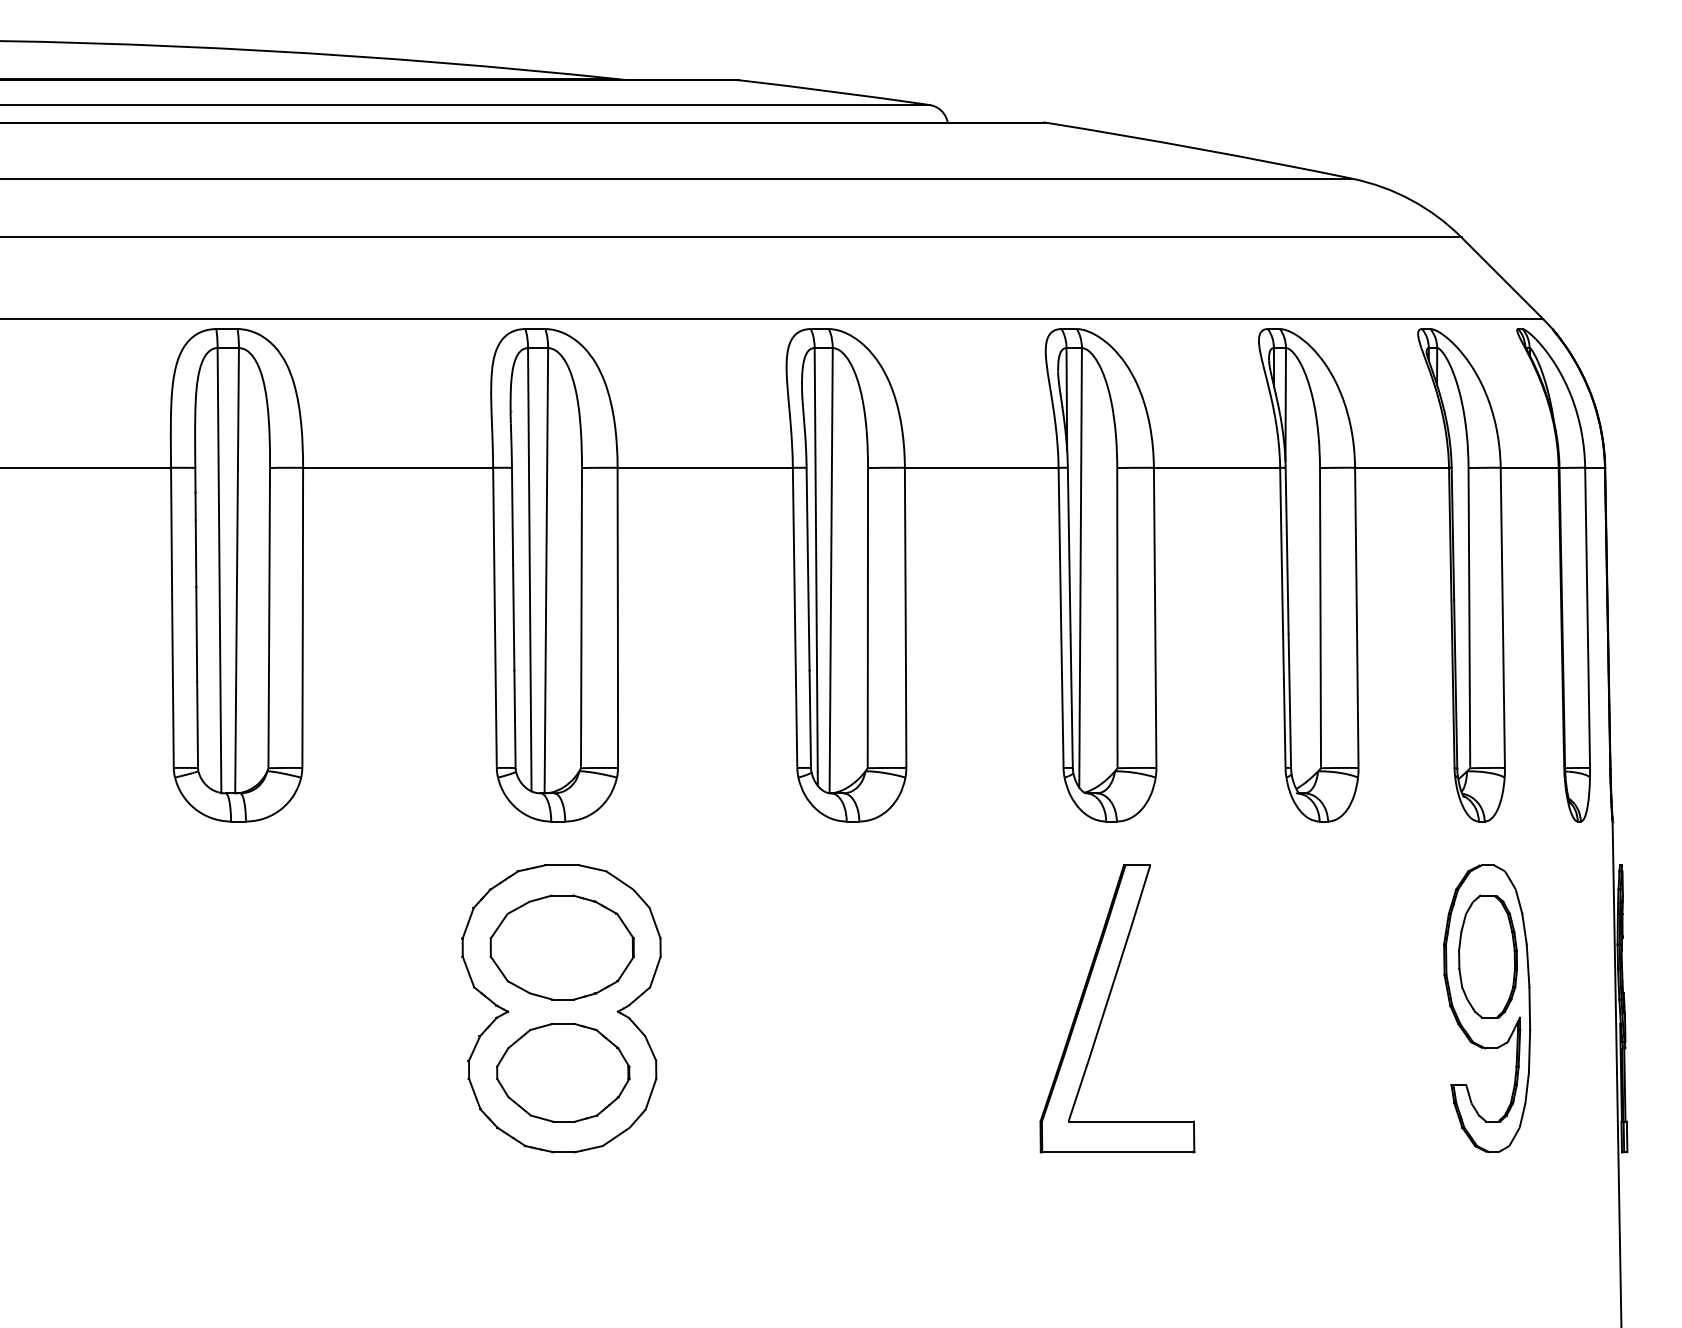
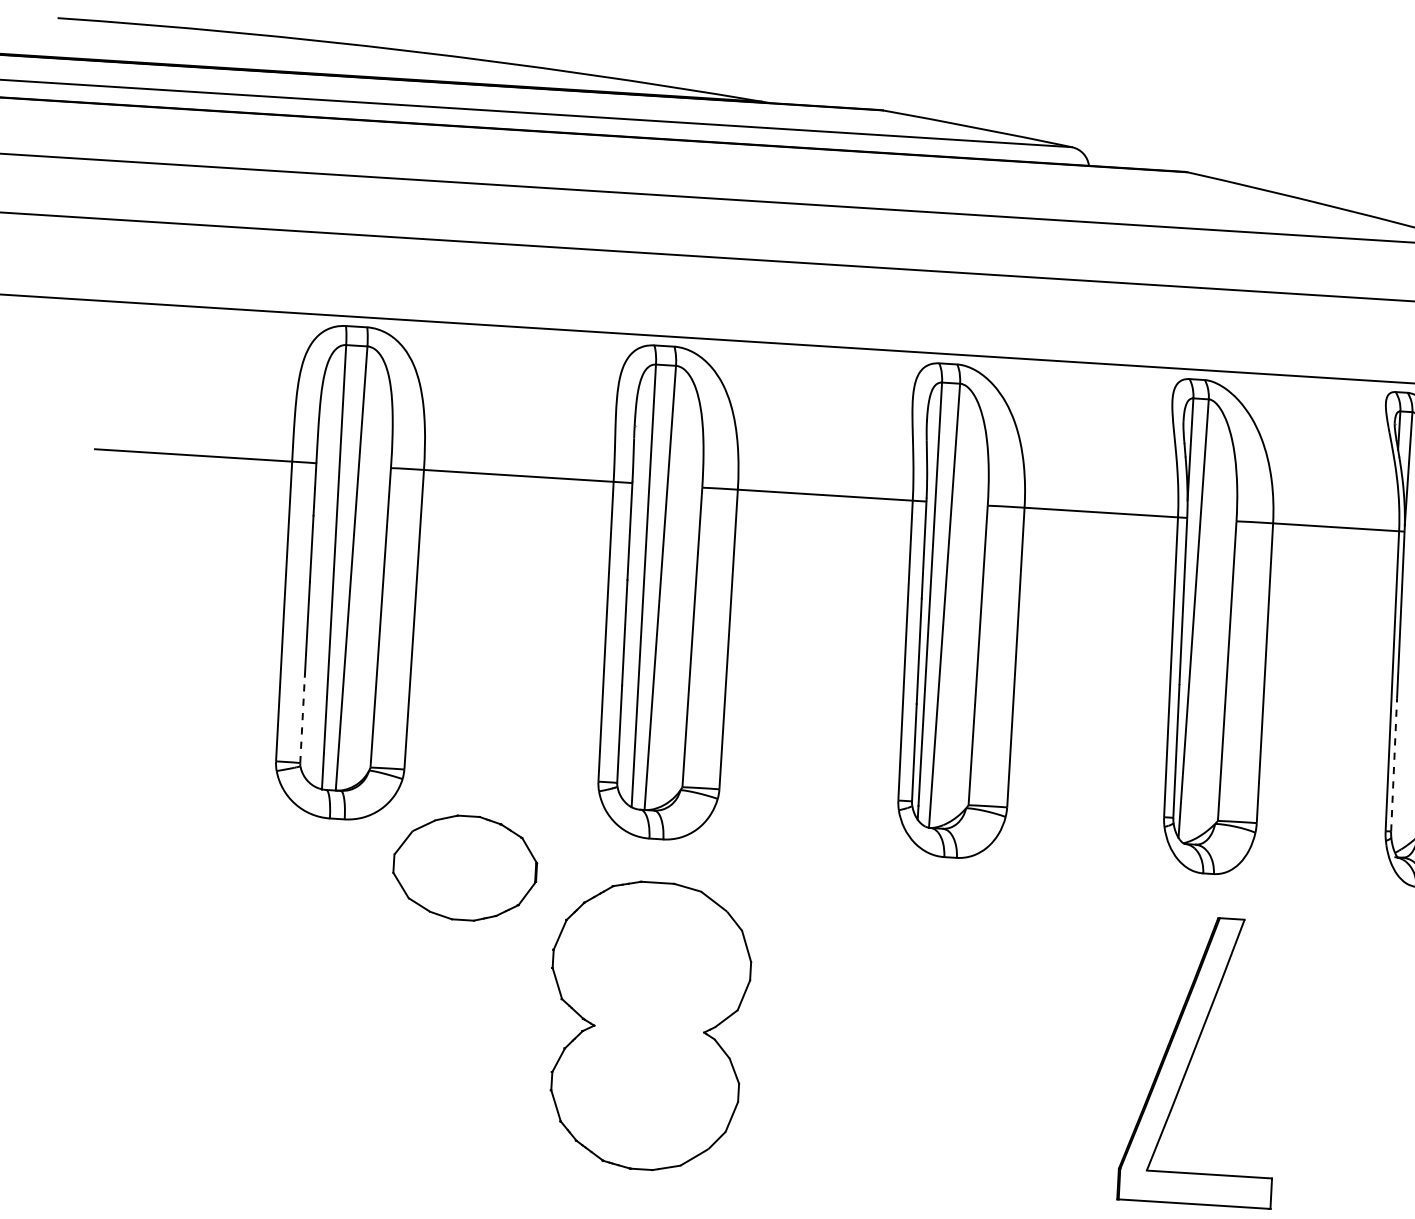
line: (1289, 701) -> (1393, 765), solid -> dashed
line: (197, 724) -> (302, 719), solid -> dashed
part: (561, 947) -> (464, 867), moved
part: (563, 1072) -> (645, 1089), removed

